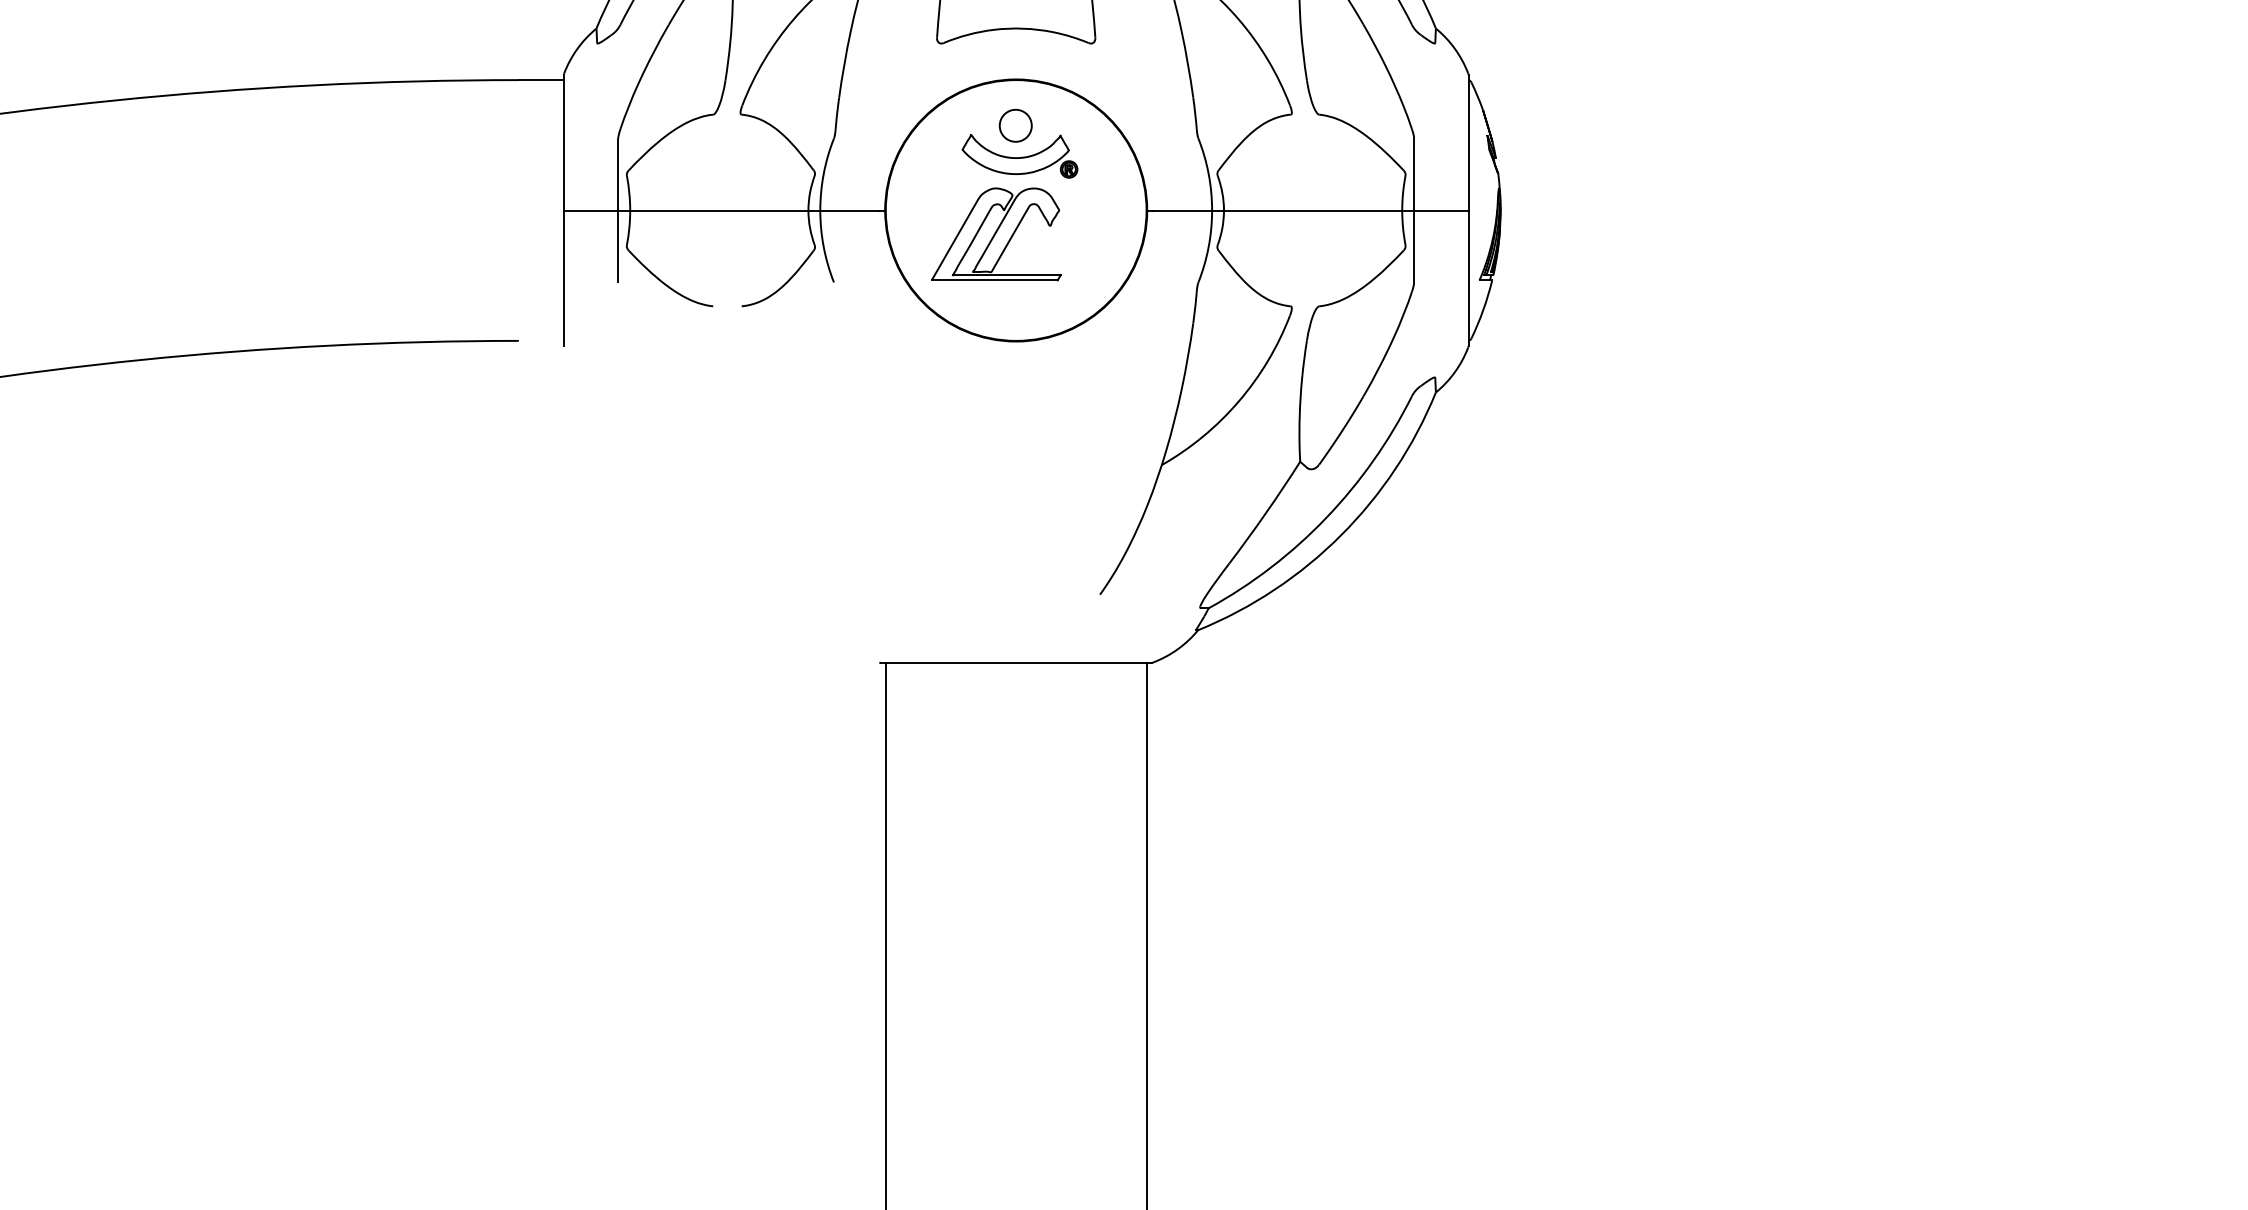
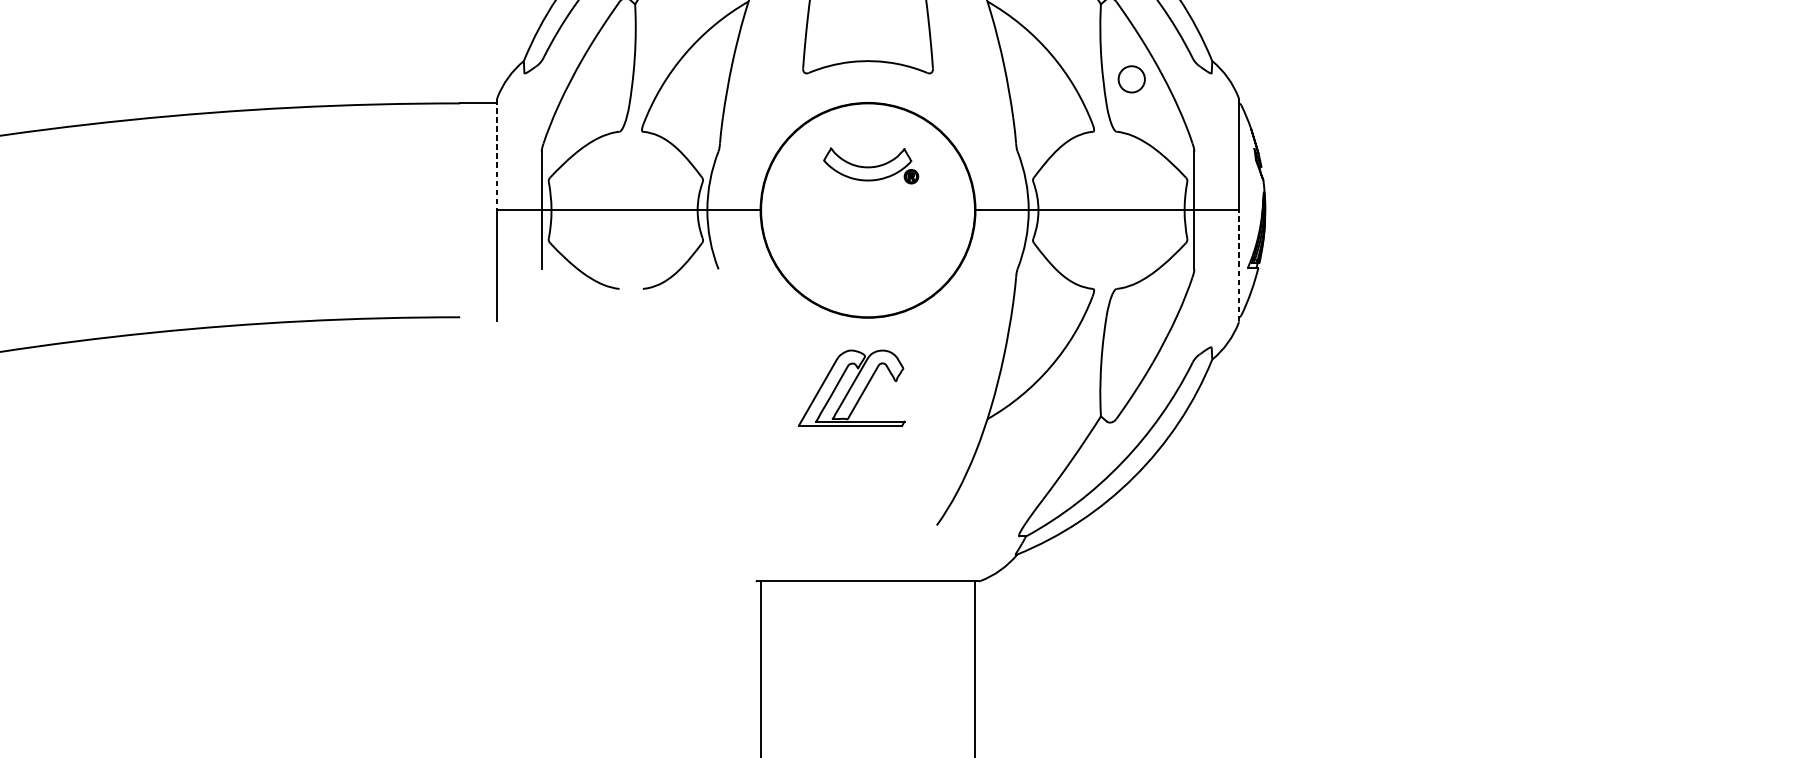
part: (1015, 125) -> (1131, 79), moved
line: (563, 142) -> (496, 154), solid -> dashed
part: (996, 234) -> (851, 388), moved
line: (1468, 278) -> (1238, 266), solid -> dashed

